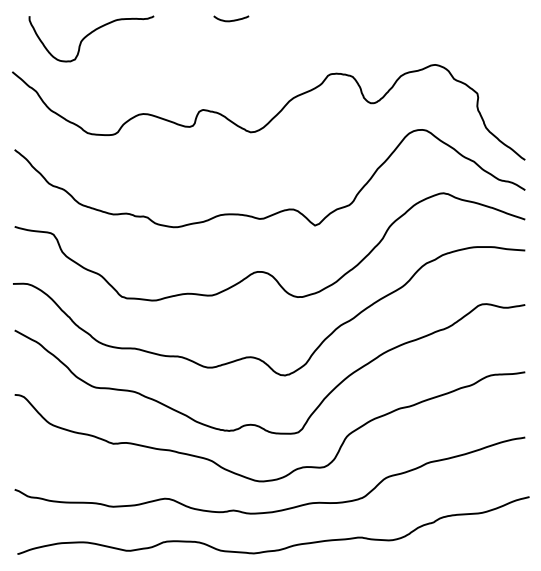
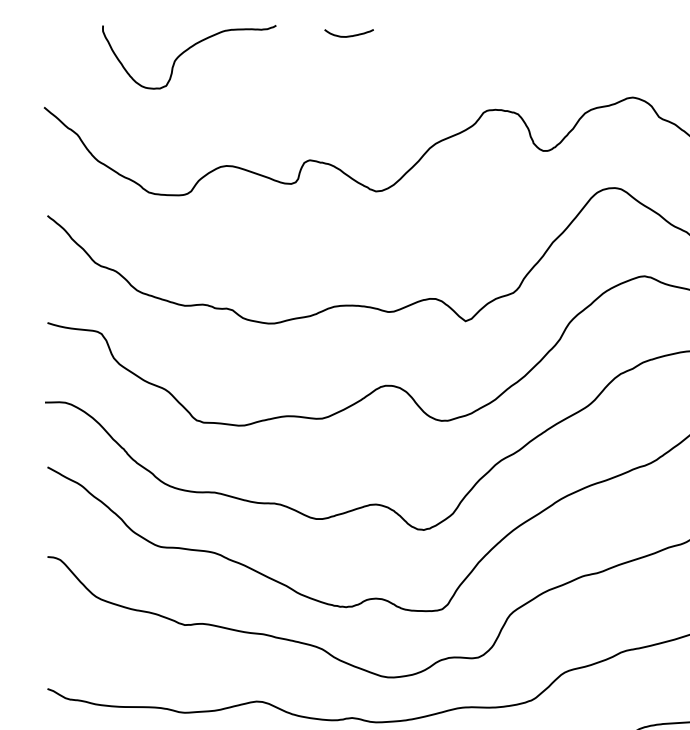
curve: (89, 35) -> (186, 52), moved

